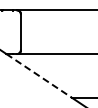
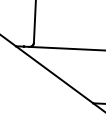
line: (39, 76) -> (55, 75), dashed -> solid

